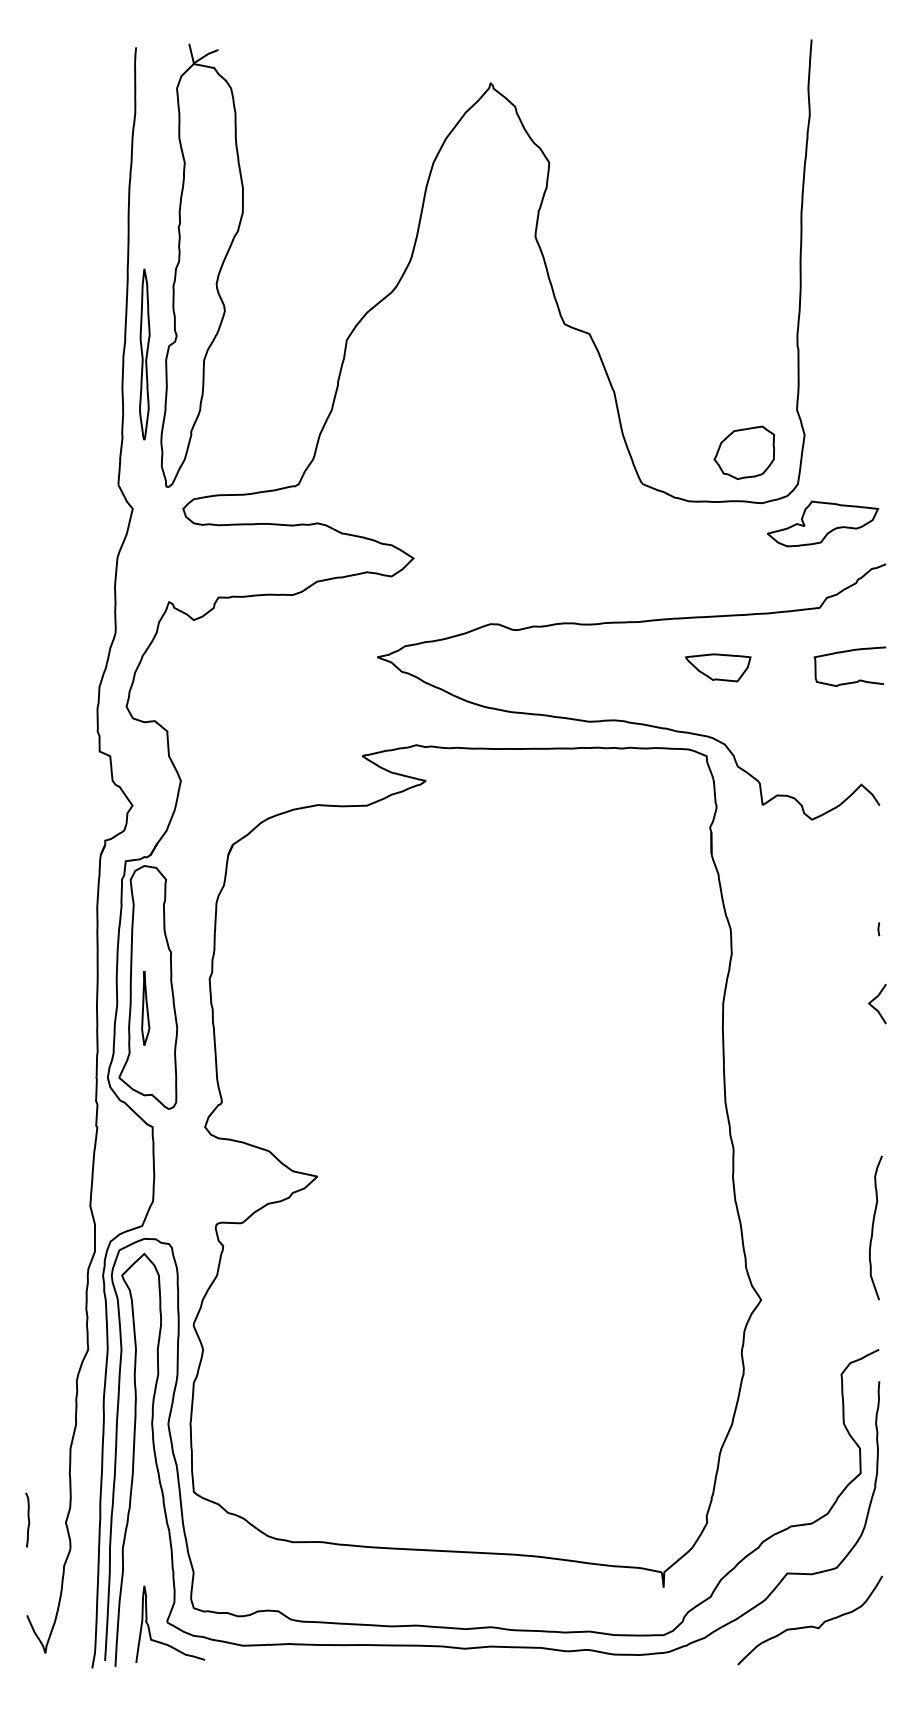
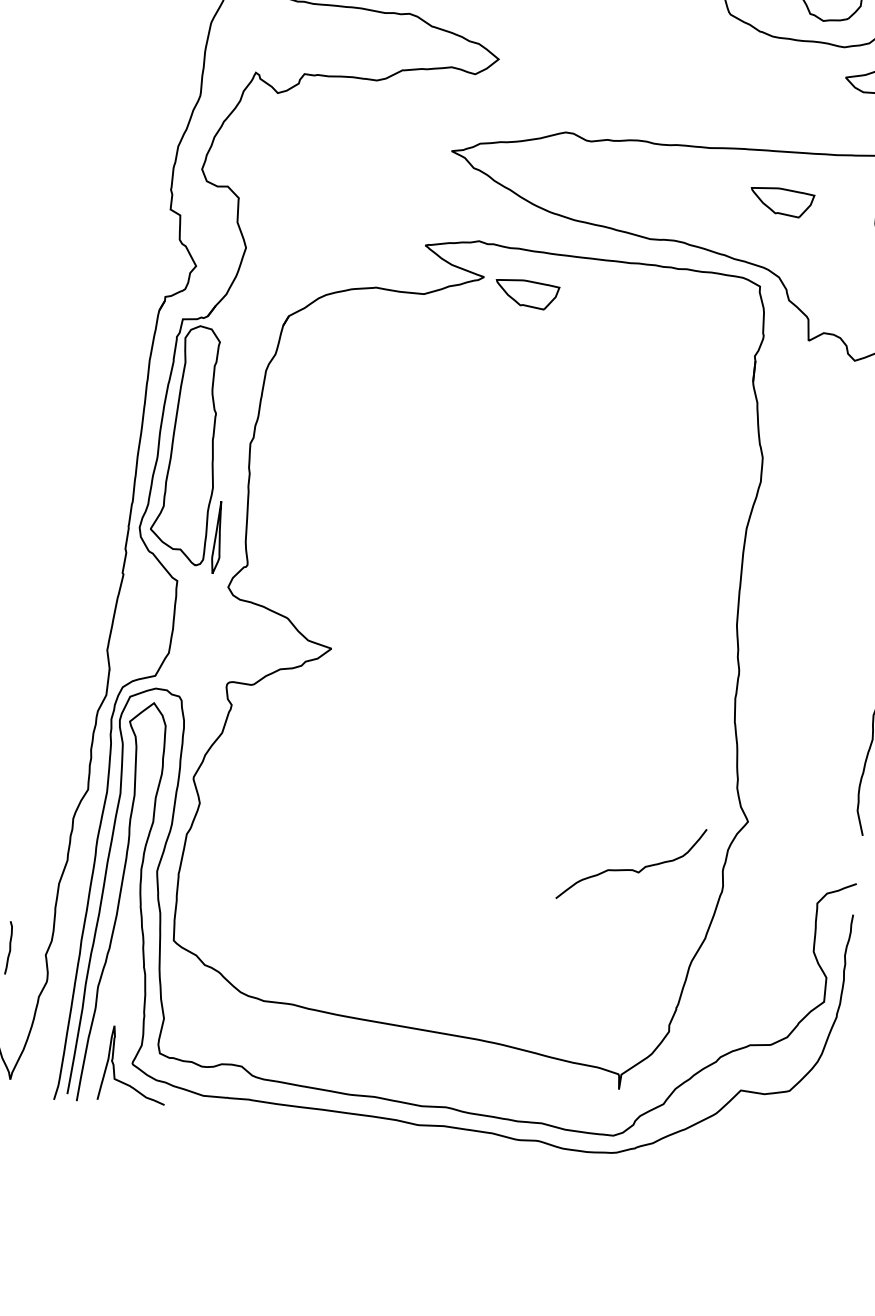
part: (471, 792) -> (527, 293), added
part: (145, 1007) -> (218, 537), moved
curve: (810, 1625) -> (631, 868), moved

